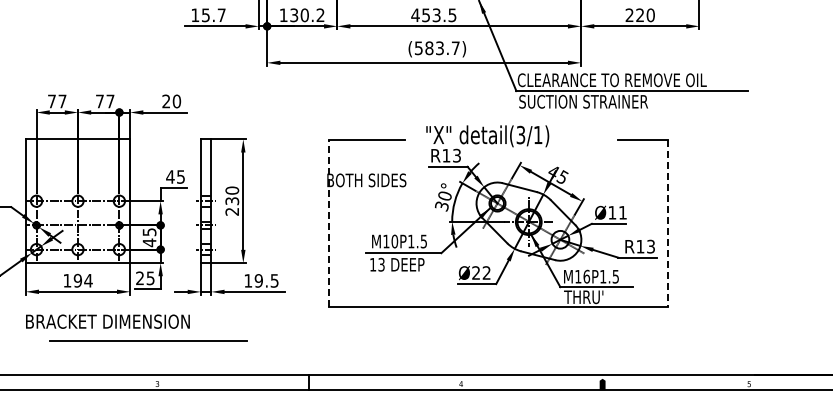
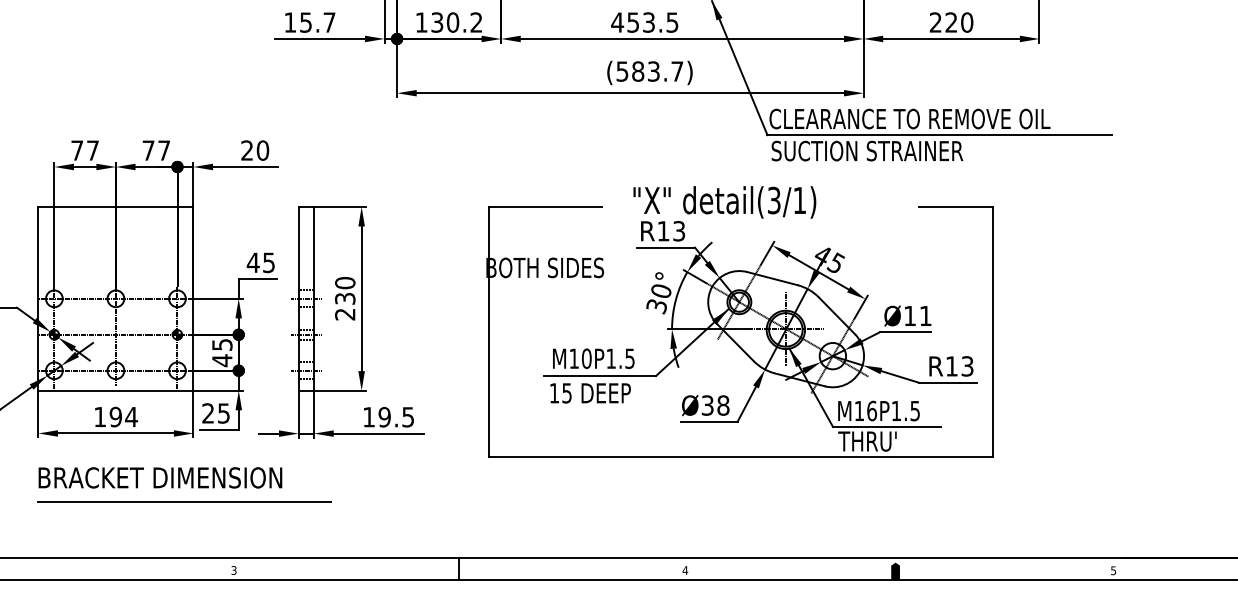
line: (329, 223) -> (489, 331), dashed -> solid
line: (668, 223) -> (993, 331), dashed -> solid
text: (381, 263) -> (566, 391), 13 -> 15
text: (481, 272) -> (715, 404), Ø22 -> Ø38
line: (148, 340) -> (185, 501), moved

